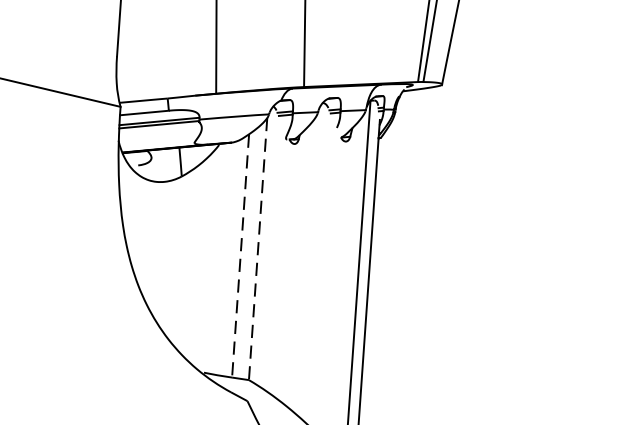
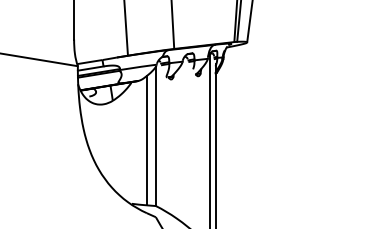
line: (257, 249) -> (155, 136), dashed -> solid
line: (239, 255) -> (146, 140), dashed -> solid

